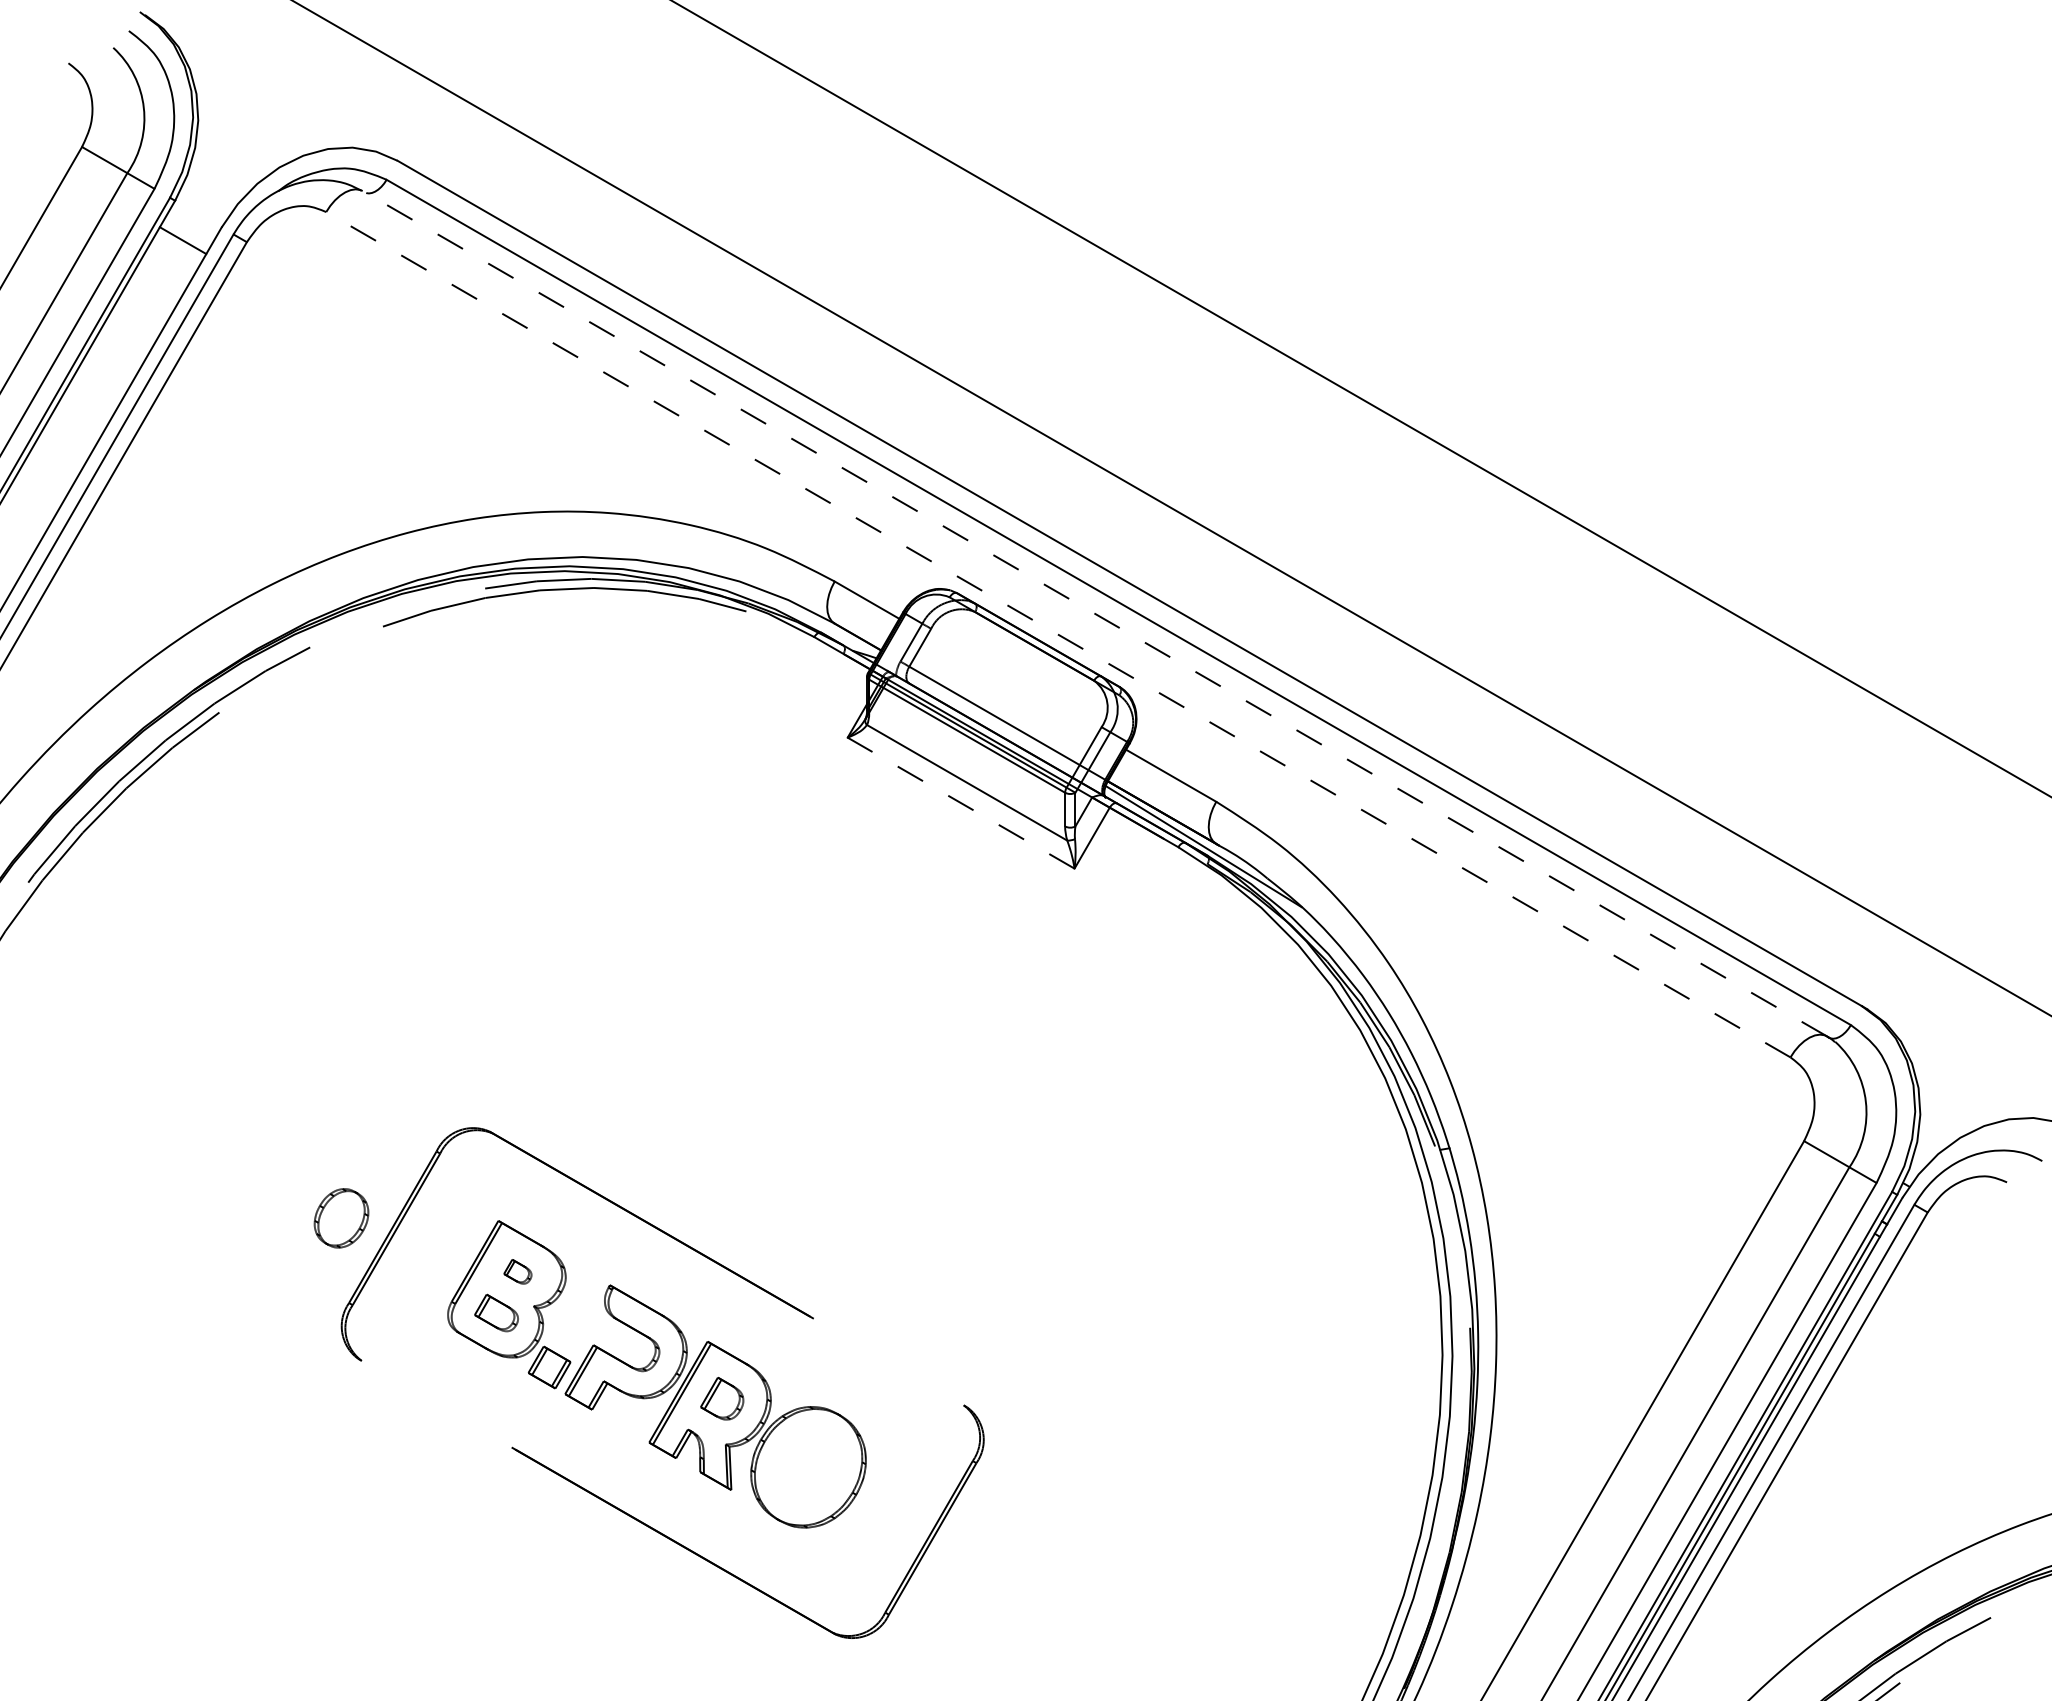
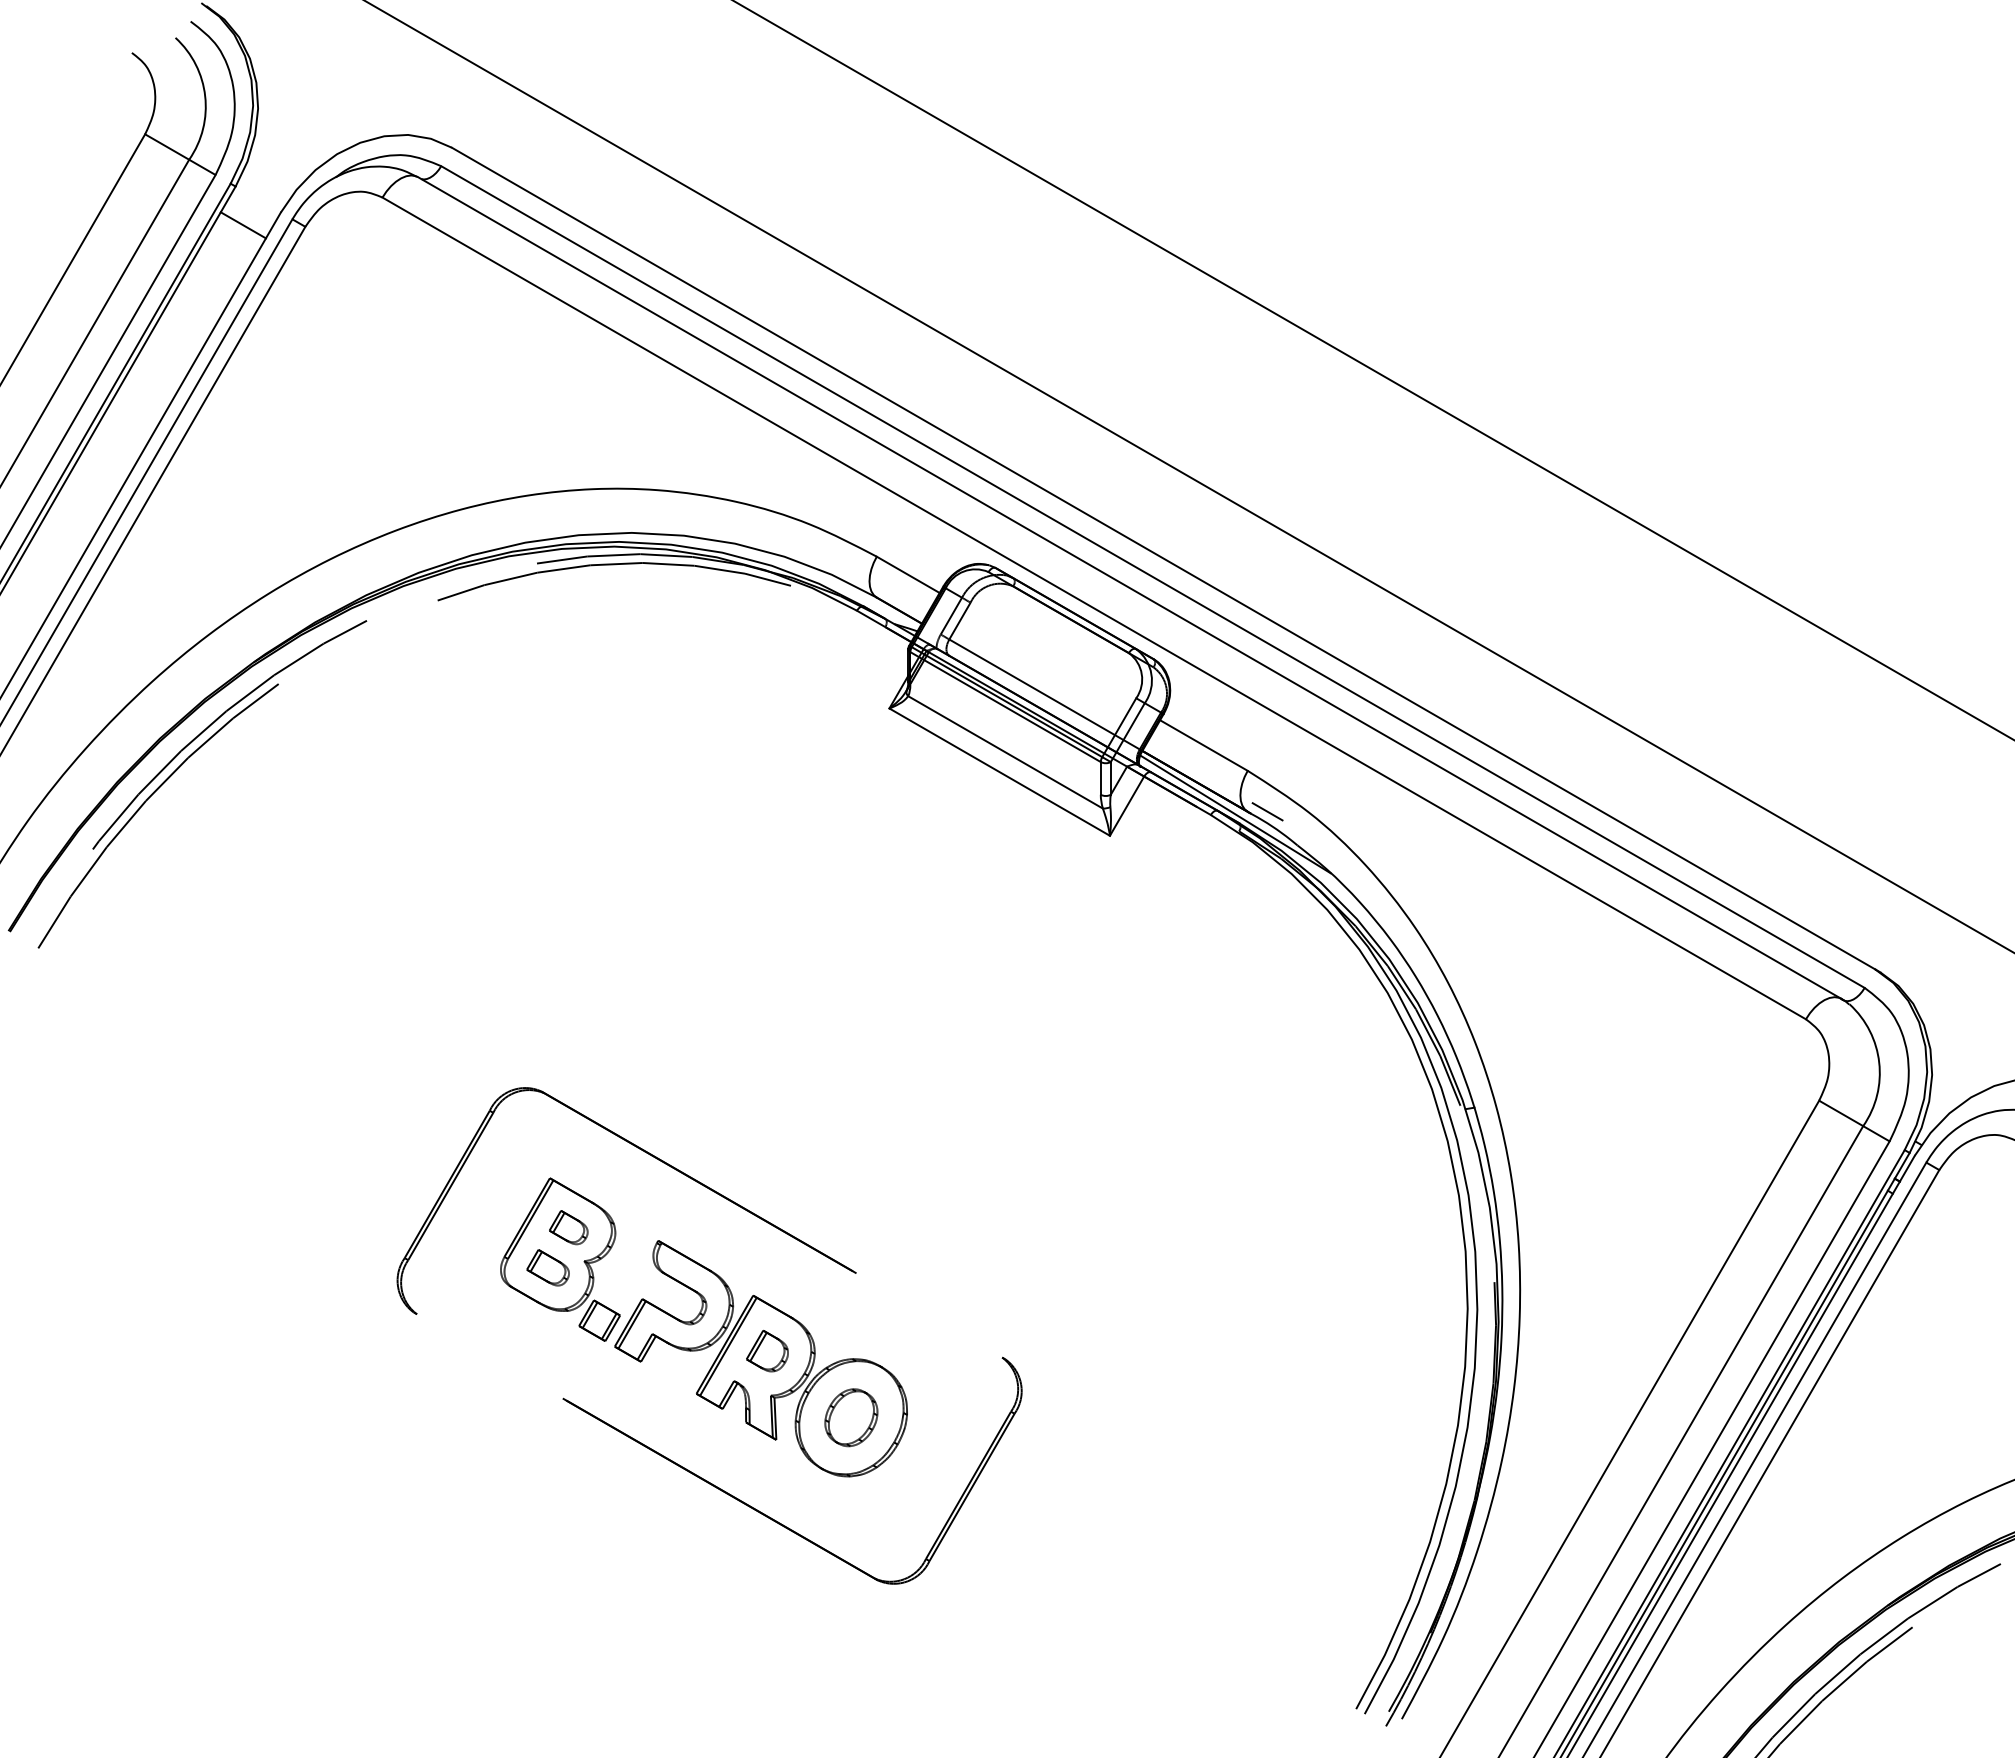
line: (1094, 613) -> (1129, 587), dashed -> solid
line: (1058, 634) -> (1094, 608), dashed -> solid
line: (960, 802) -> (999, 771), dashed -> solid
line: (1236, 843) -> (1267, 811), added
part: (341, 1218) -> (851, 1417), moved
part: (517, 1271) -> (568, 1227), size x1.43

